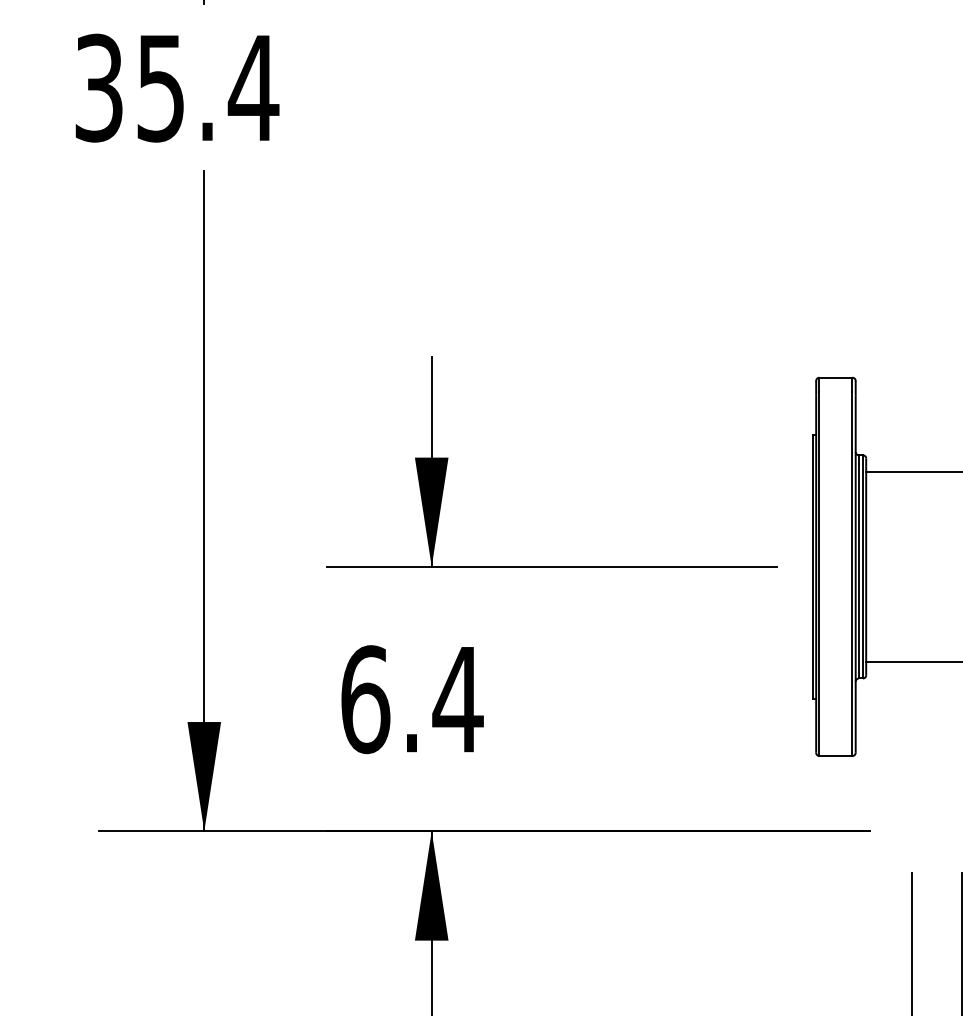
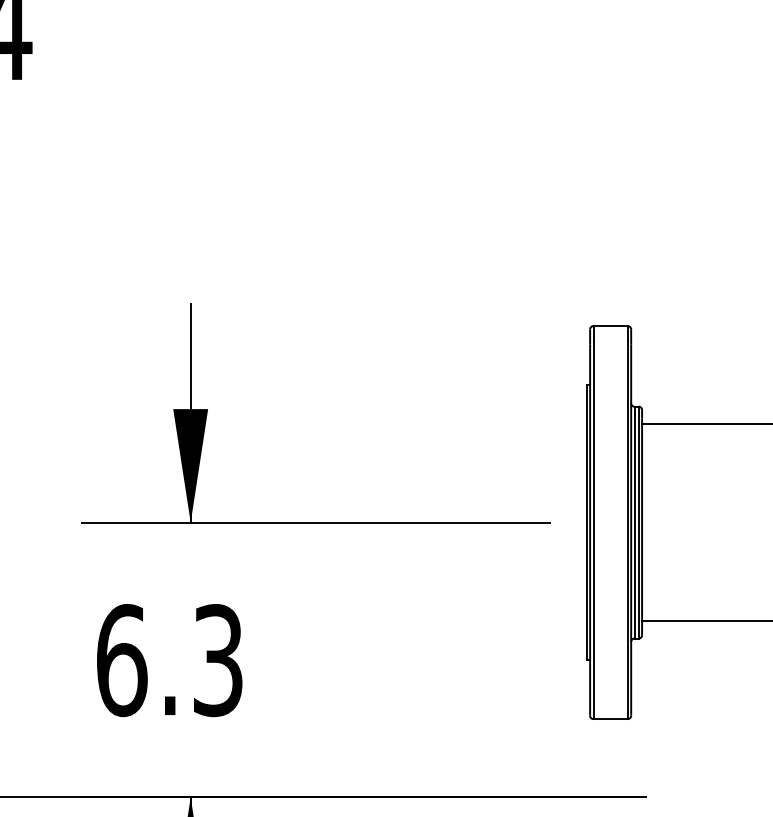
text: (457, 699) -> (217, 660), 6.4 -> 6.3

